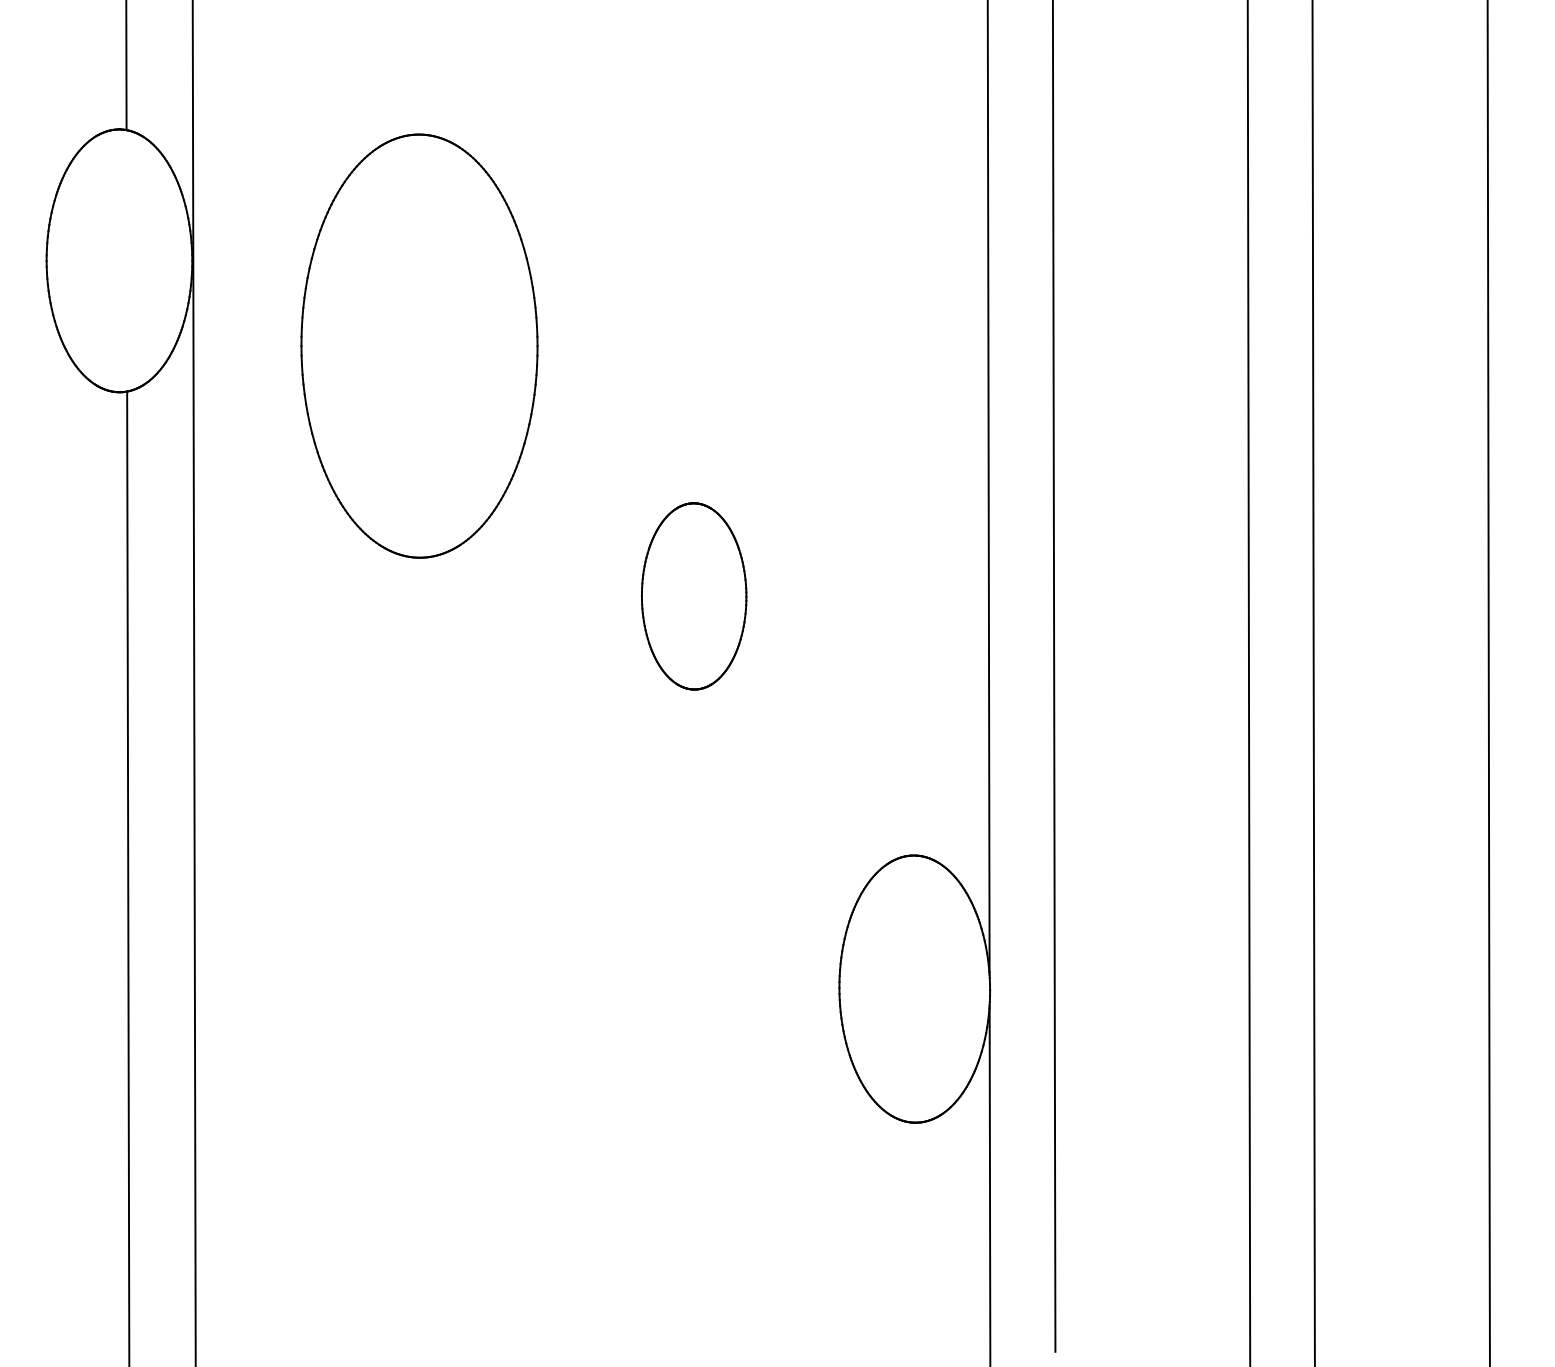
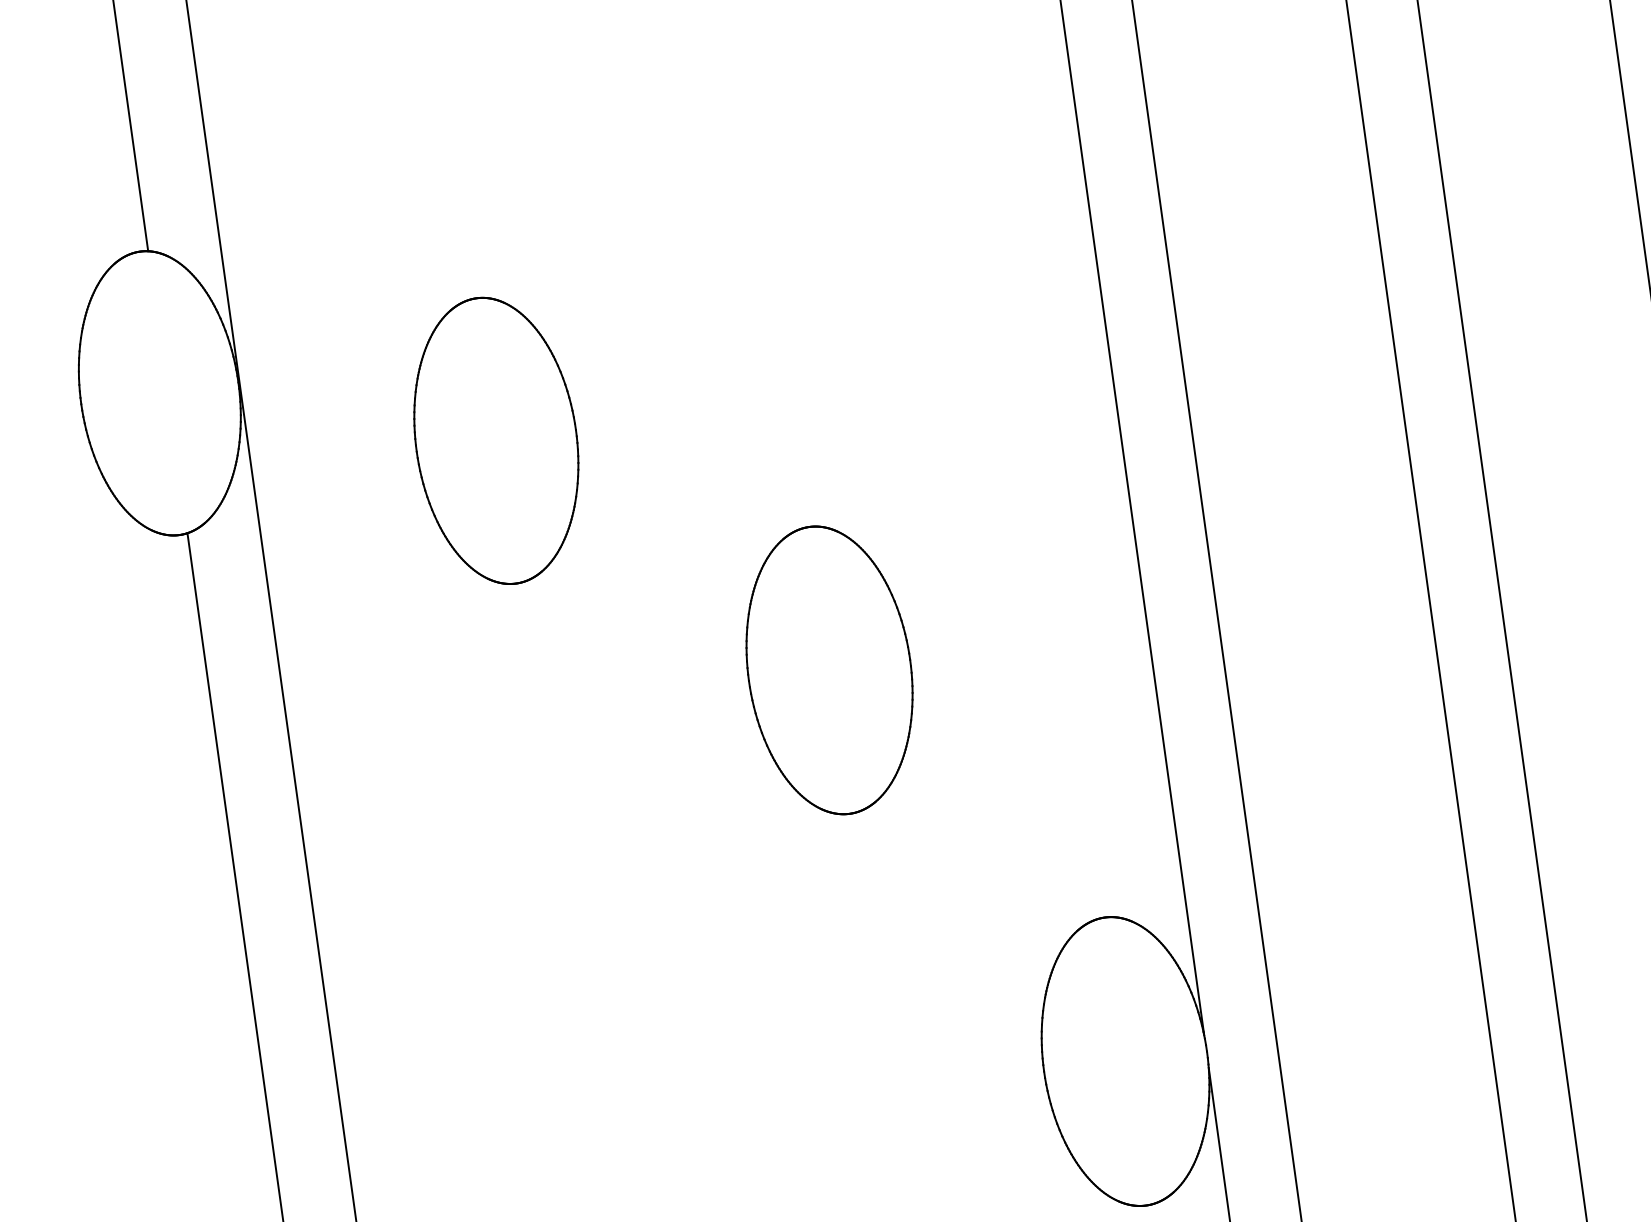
part: (419, 345) -> (496, 440), size x0.62
part: (693, 596) -> (828, 670), size x1.43

